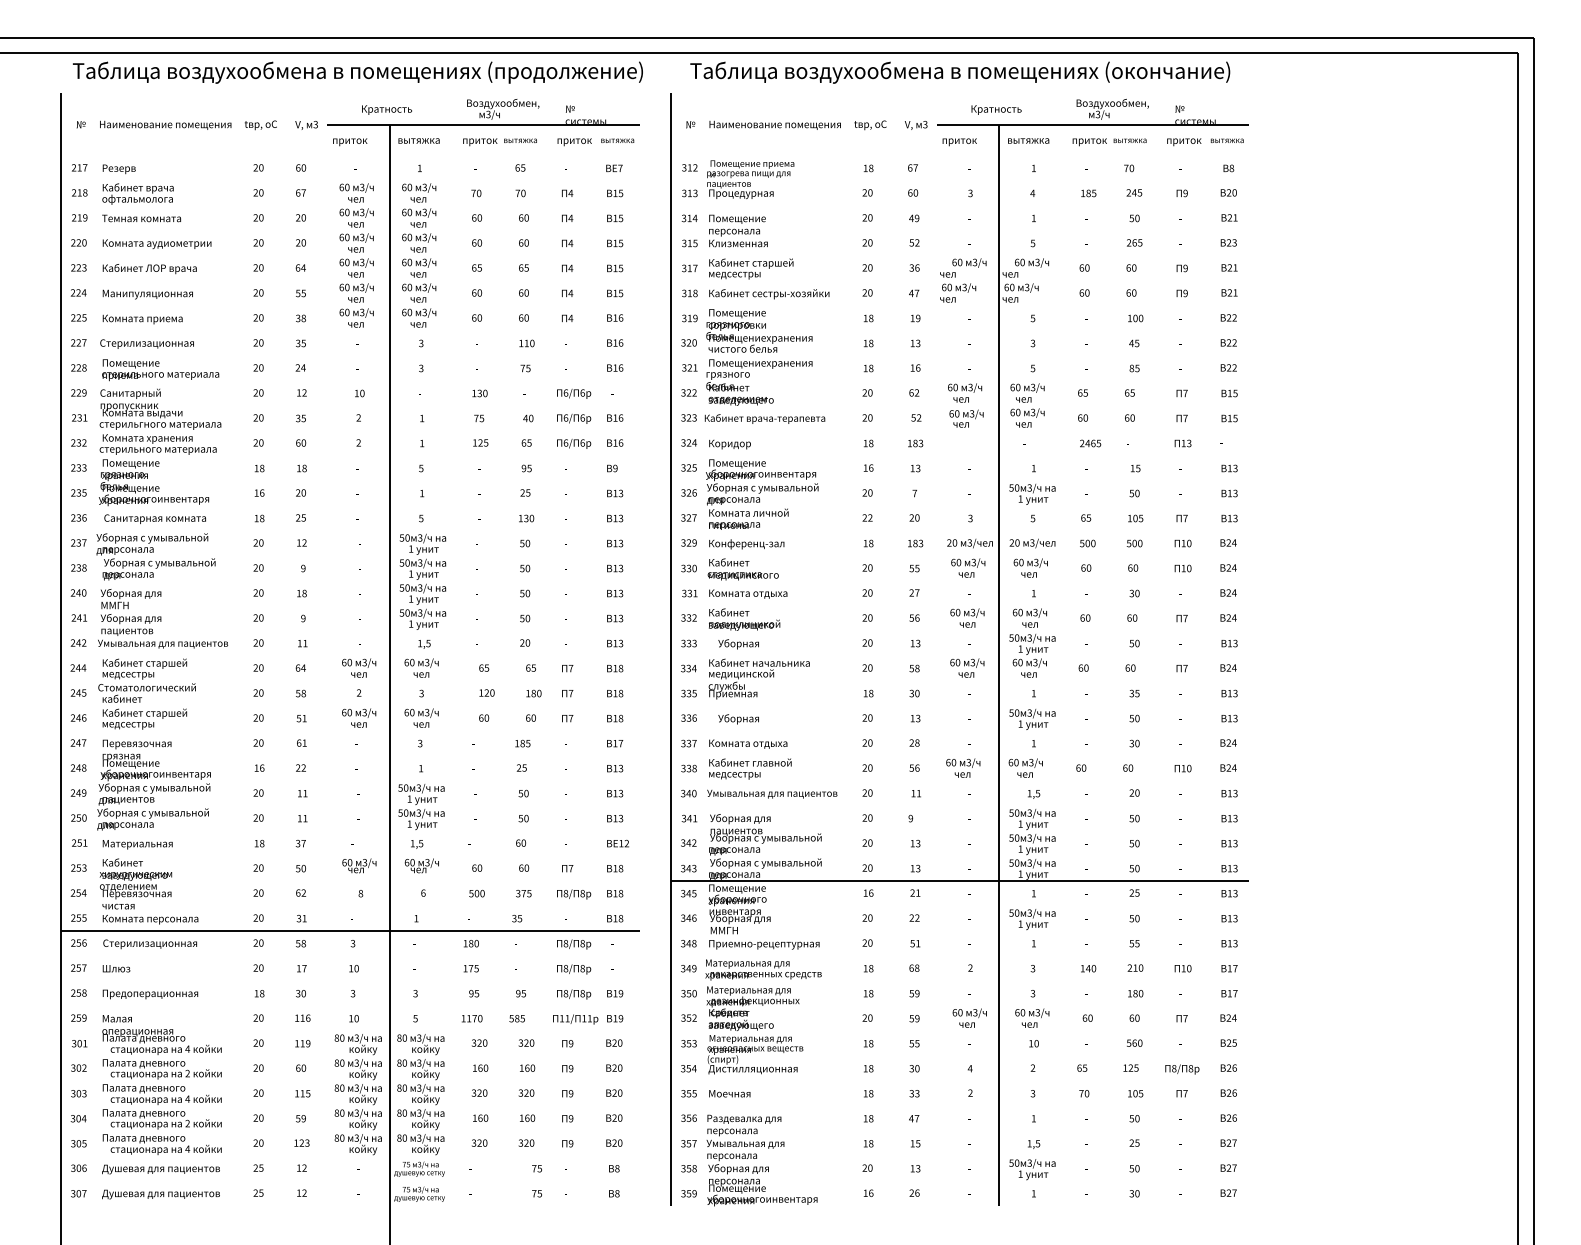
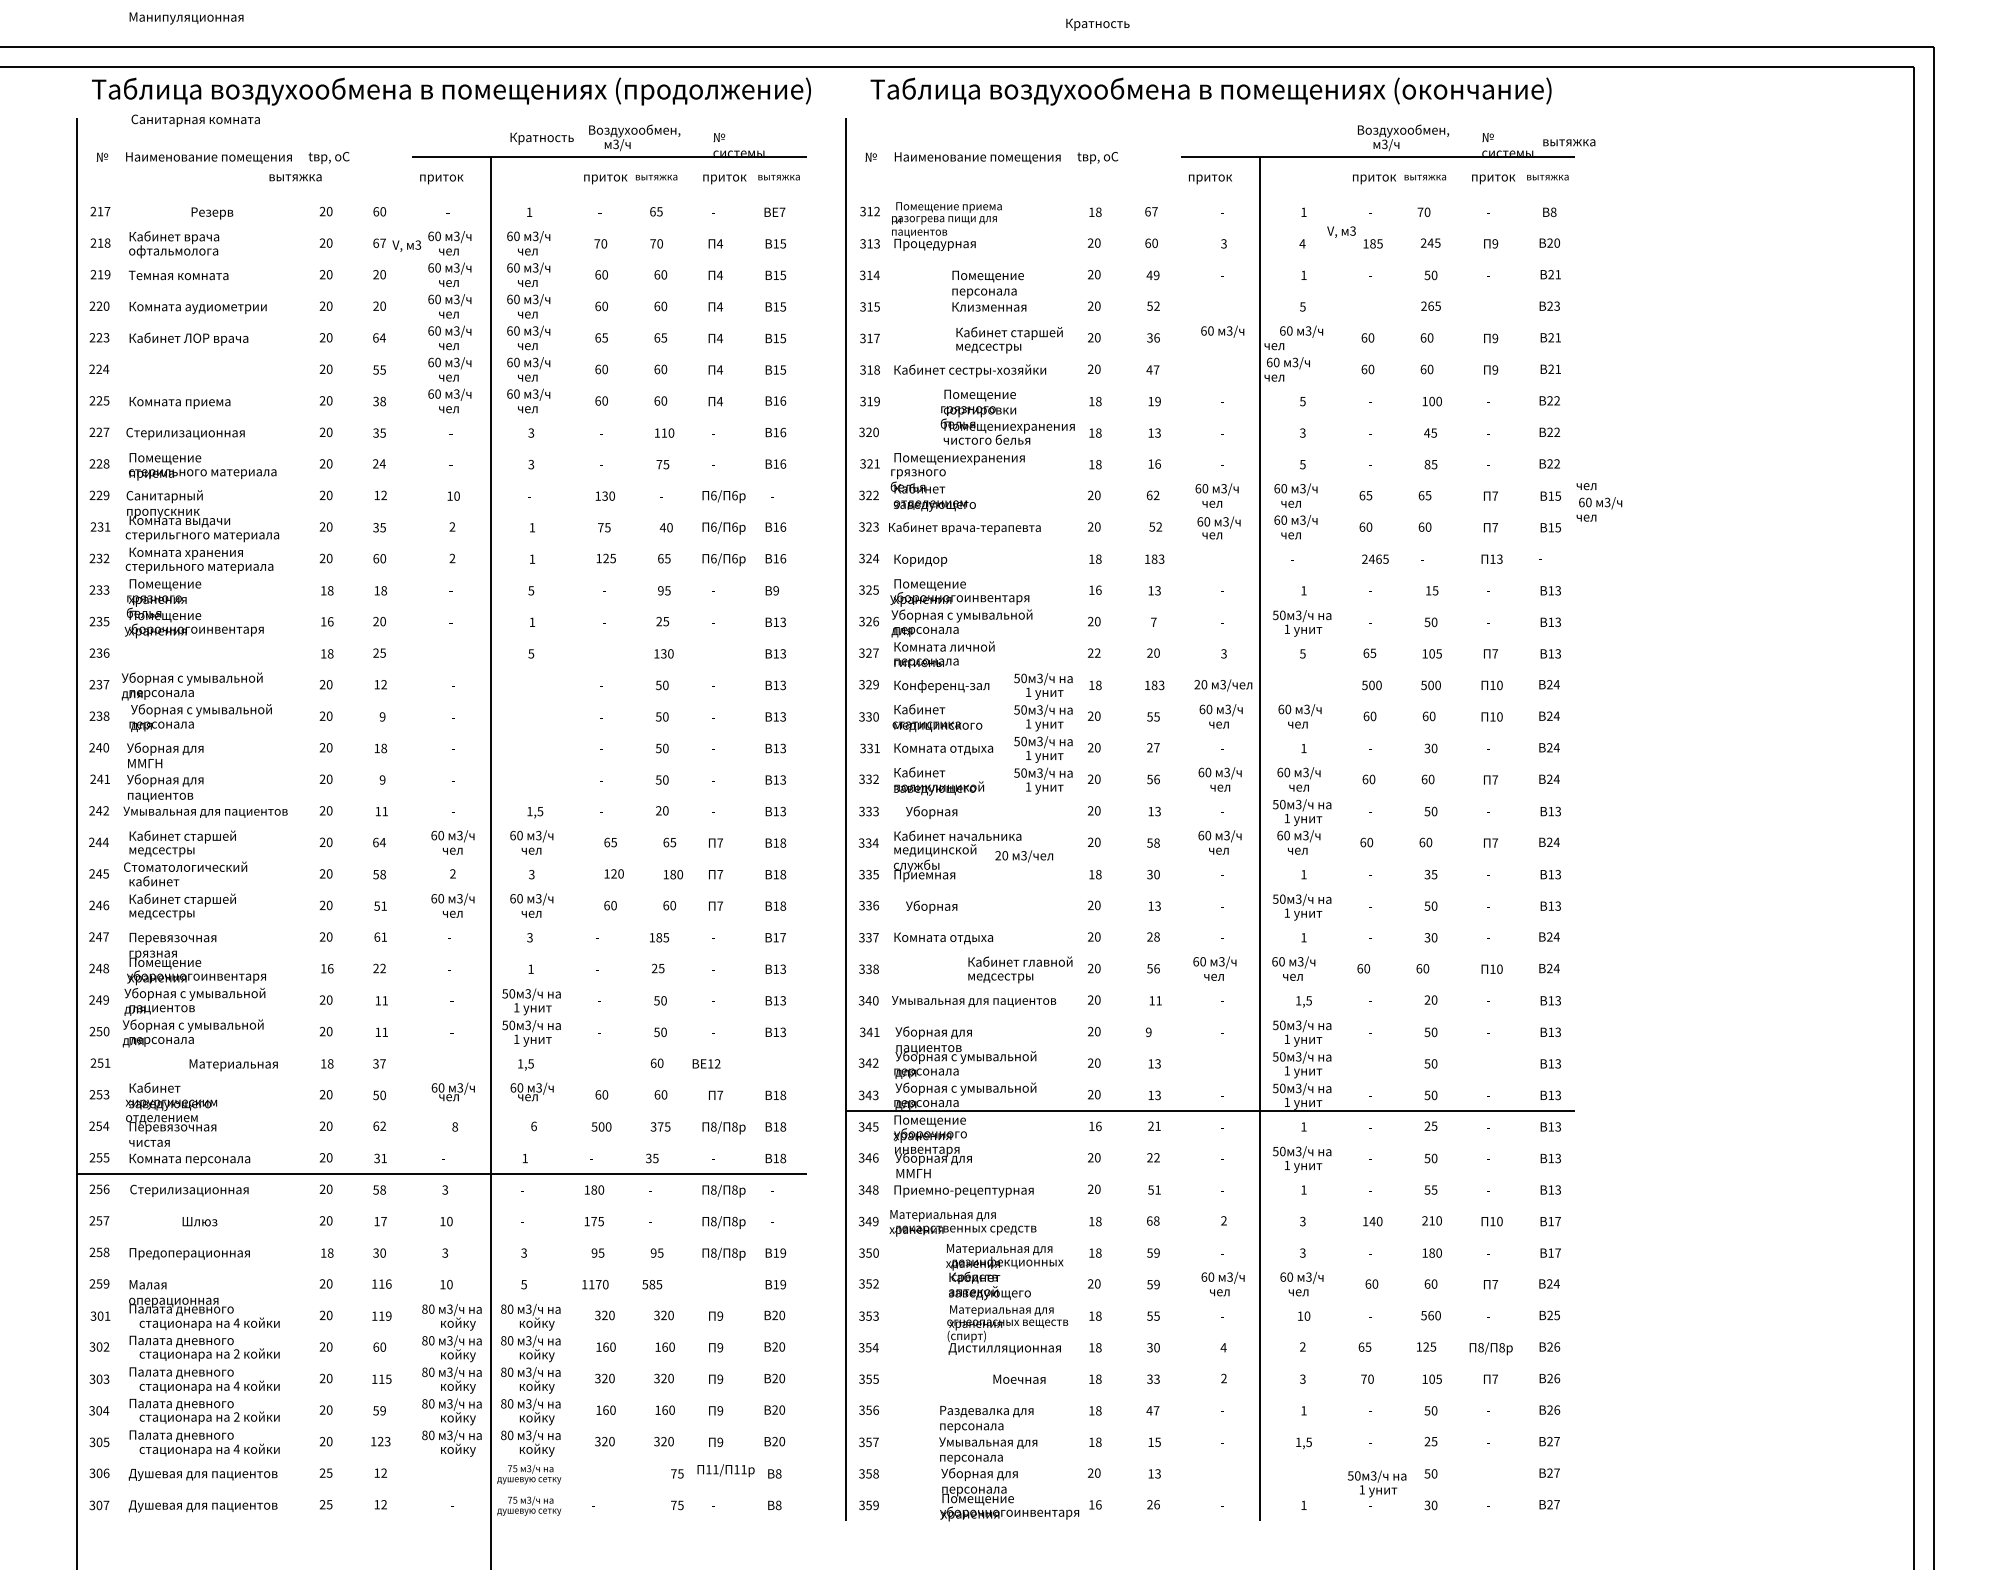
text: (386, 109) -> (541, 138), moved
text: (996, 109) -> (1097, 24), moved
text: (306, 124) -> (406, 245), moved
text: (916, 124) -> (1341, 231), moved
text: (419, 140) -> (295, 177), moved
text: (1028, 140) -> (1569, 142), moved
text: (119, 169) -> (212, 213), moved
text: (738, 230) -> (989, 290), moved
text: (751, 269) -> (1009, 340), moved
text: (958, 287) -> (1599, 502), moved
text: (147, 294) -> (186, 18), moved
text: (759, 330) -> (1007, 416), moved
text: (154, 519) -> (195, 120), moved
text: (1032, 543) -> (1024, 856), moved
text: (422, 581) -> (1043, 733), moved
text: (750, 768) -> (1020, 969), moved
text: (618, 843) -> (706, 1063), moved
text: (137, 844) -> (233, 1065), moved
text: (116, 968) -> (199, 1221), moved
text: (575, 1019) -> (725, 1470), moved
text: (755, 1030) -> (1007, 1299), moved
text: (729, 1093) -> (1019, 1378), moved
text: (762, 1160) -> (1009, 1463), moved
text: (1031, 1169) -> (1376, 1483), moved

